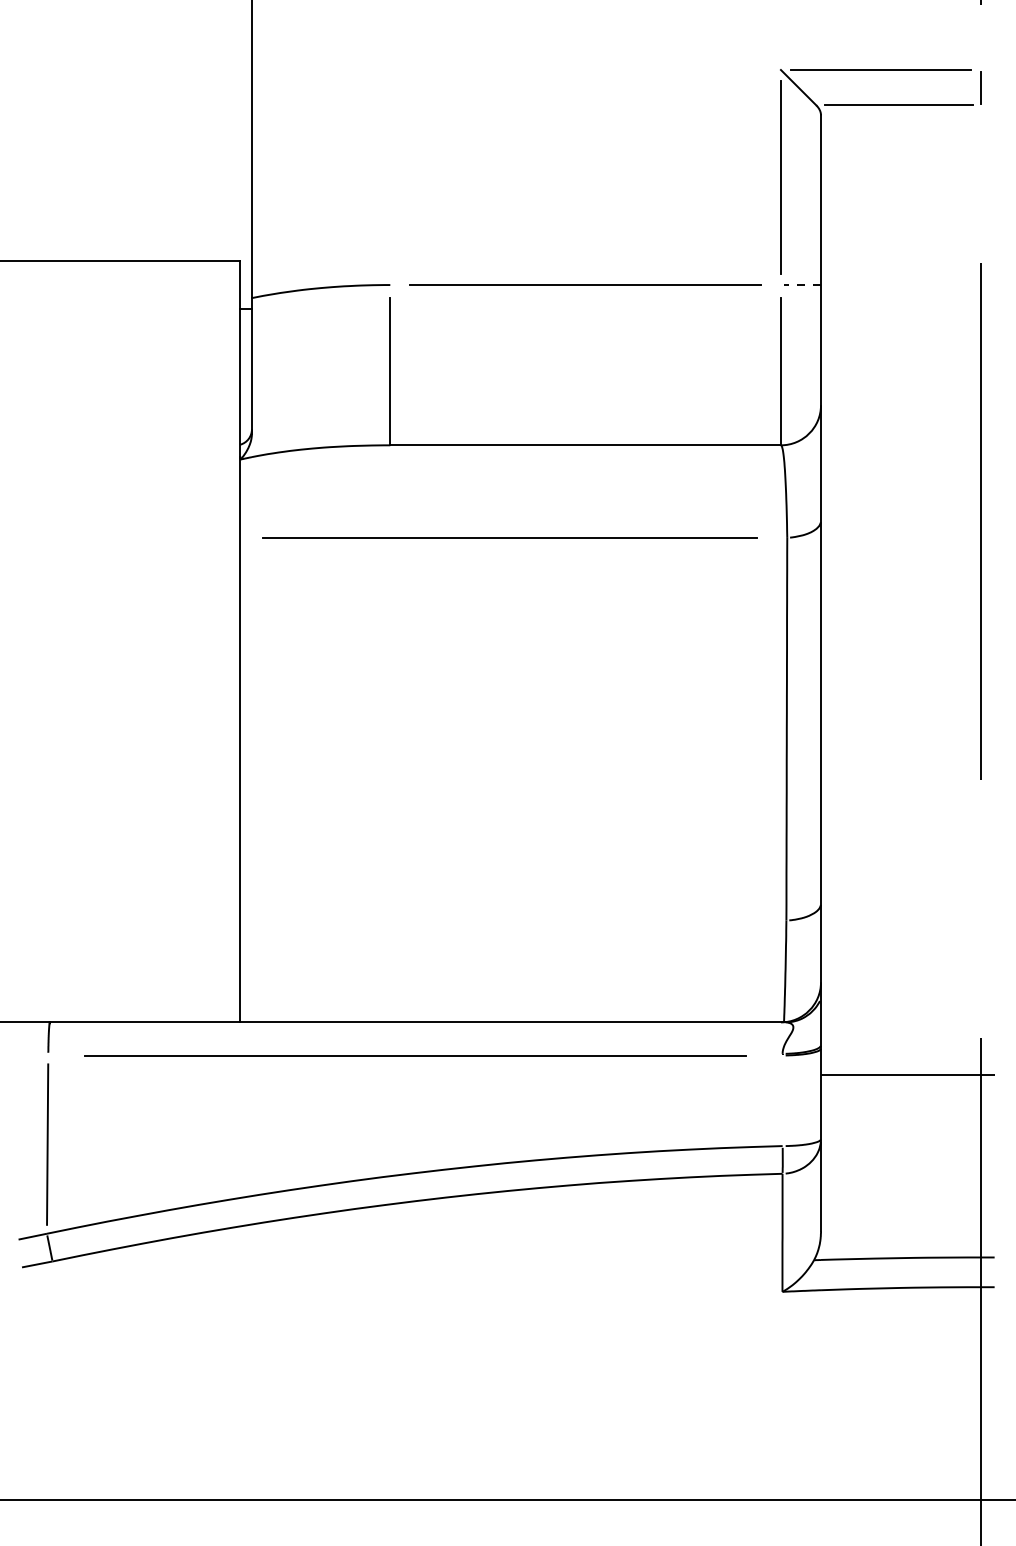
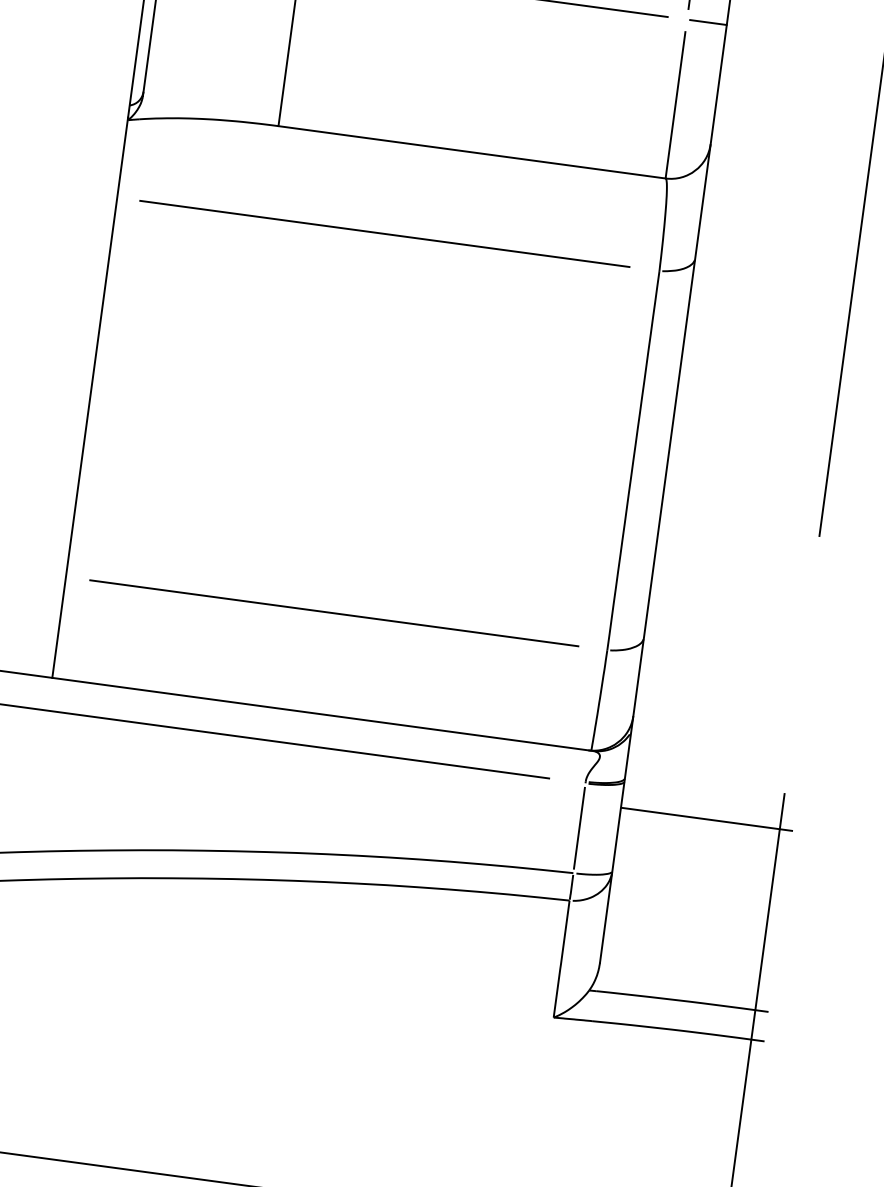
line: (801, 285) -> (707, 22), dashed -> solid
line: (510, 920) -> (333, 613), added
line: (782, 1100) -> (579, 827), added

